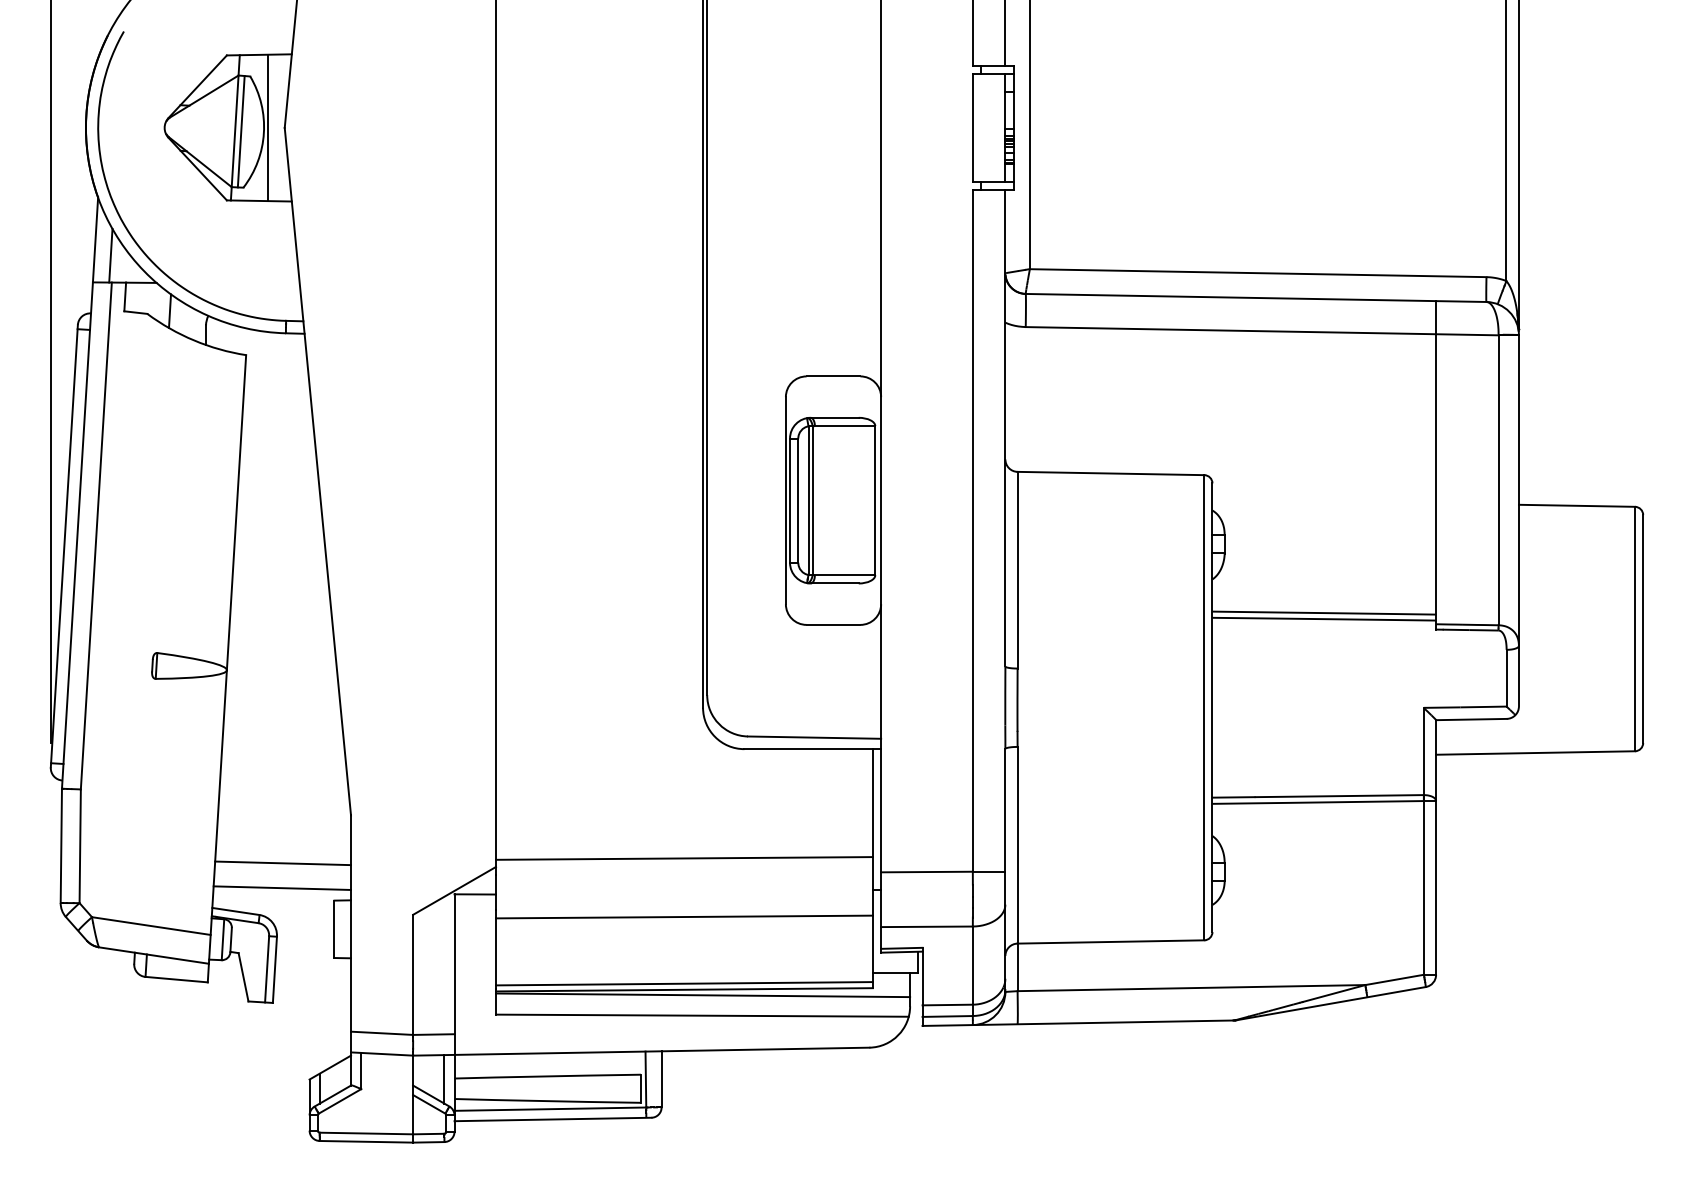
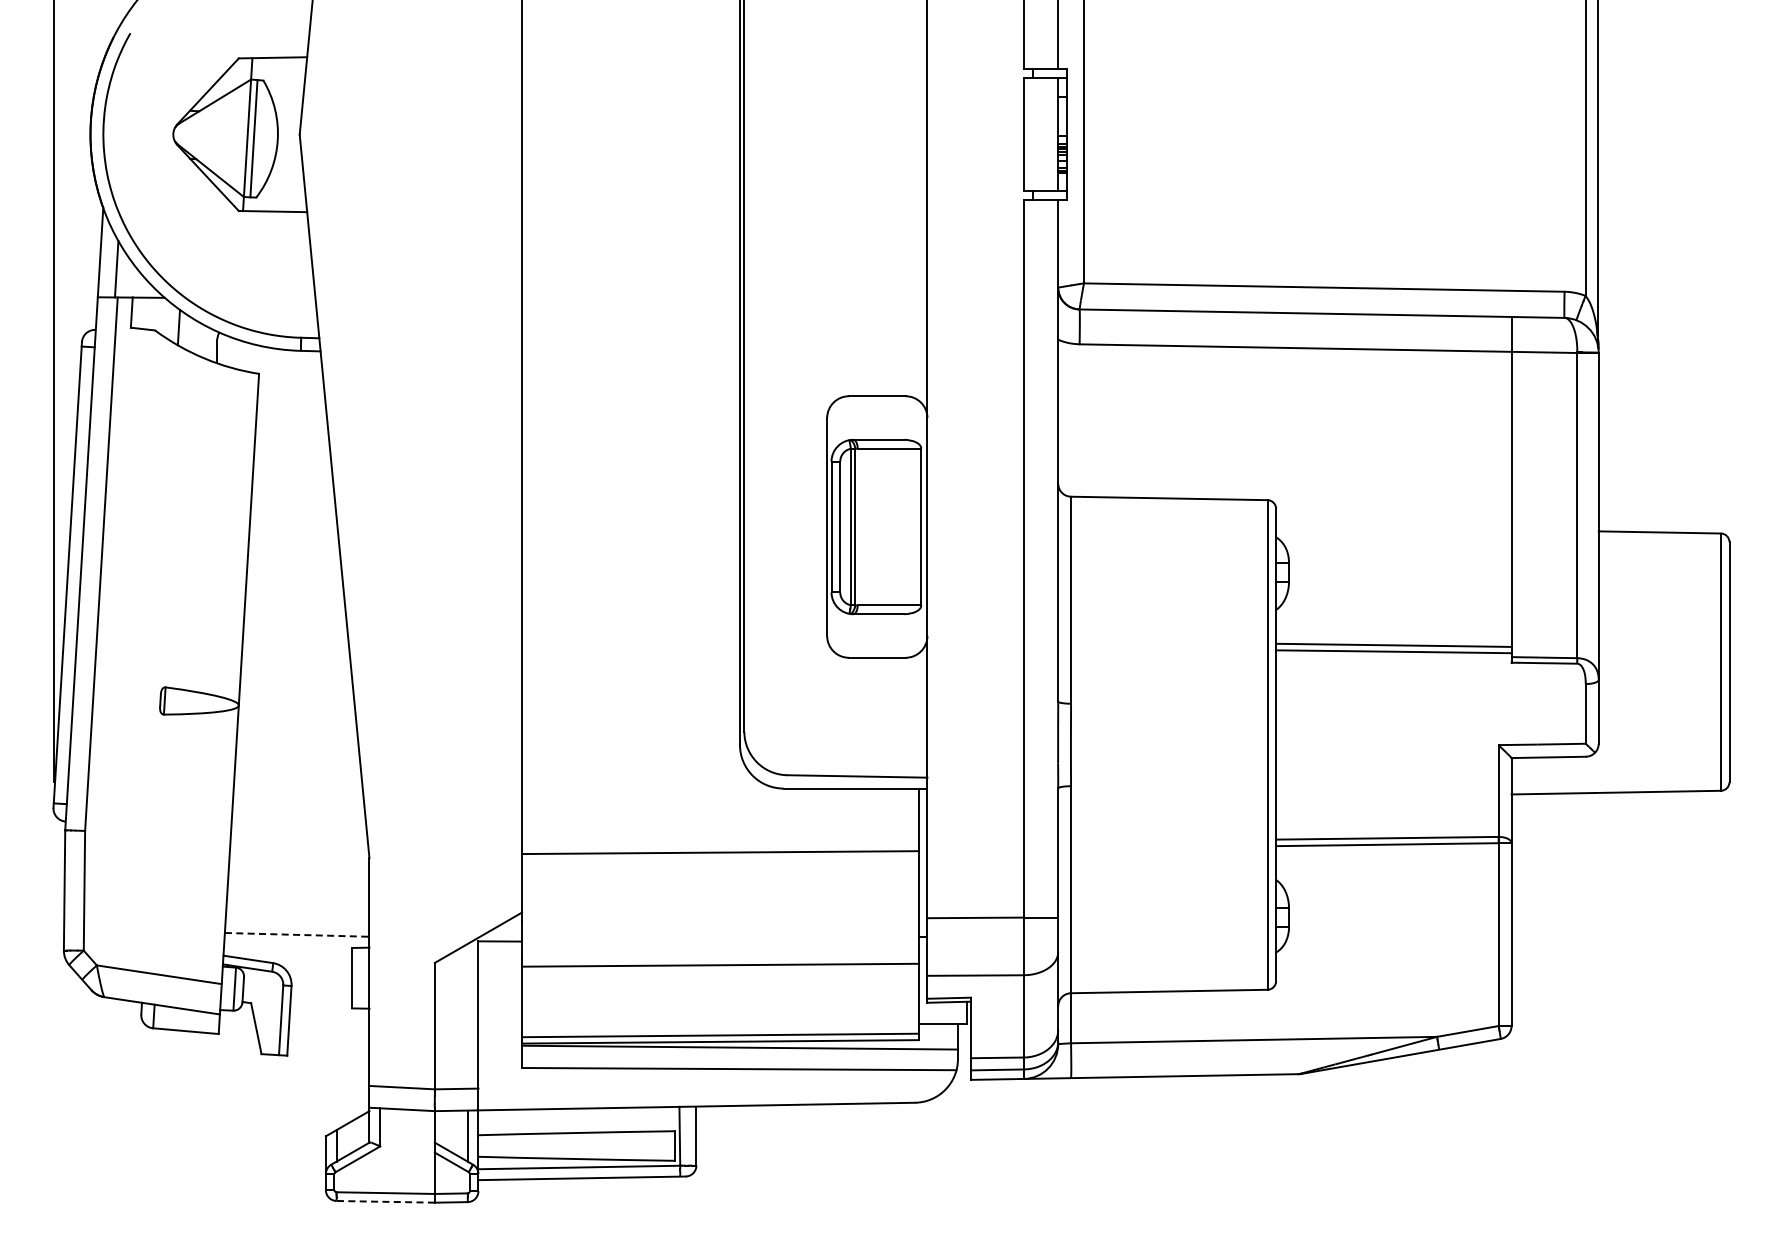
line: (268, 127) -> (282, 134), removed
line: (684, 858) -> (720, 852), moved
line: (282, 863) -> (297, 908), removed
line: (282, 887) -> (297, 934), solid -> dashed
line: (366, 1141) -> (385, 1201), solid -> dashed

